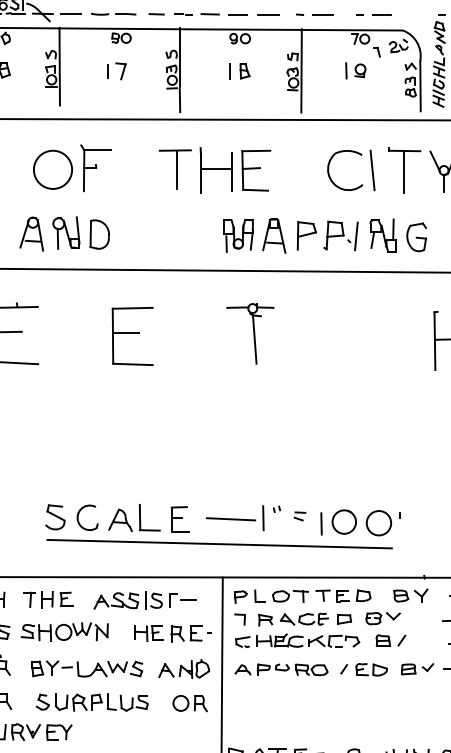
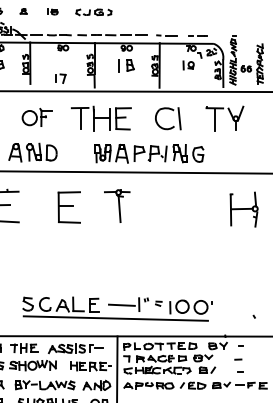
part: (116, 70) -> (60, 78), moved
part: (239, 70) -> (126, 65), size x1.4
part: (357, 155) -> (171, 110), moved
part: (71, 168) -> (36, 117), size x0.7
part: (215, 170) -> (101, 118), moved
part: (325, 235) -> (149, 153), moved
part: (250, 332) -> (117, 205), moved

